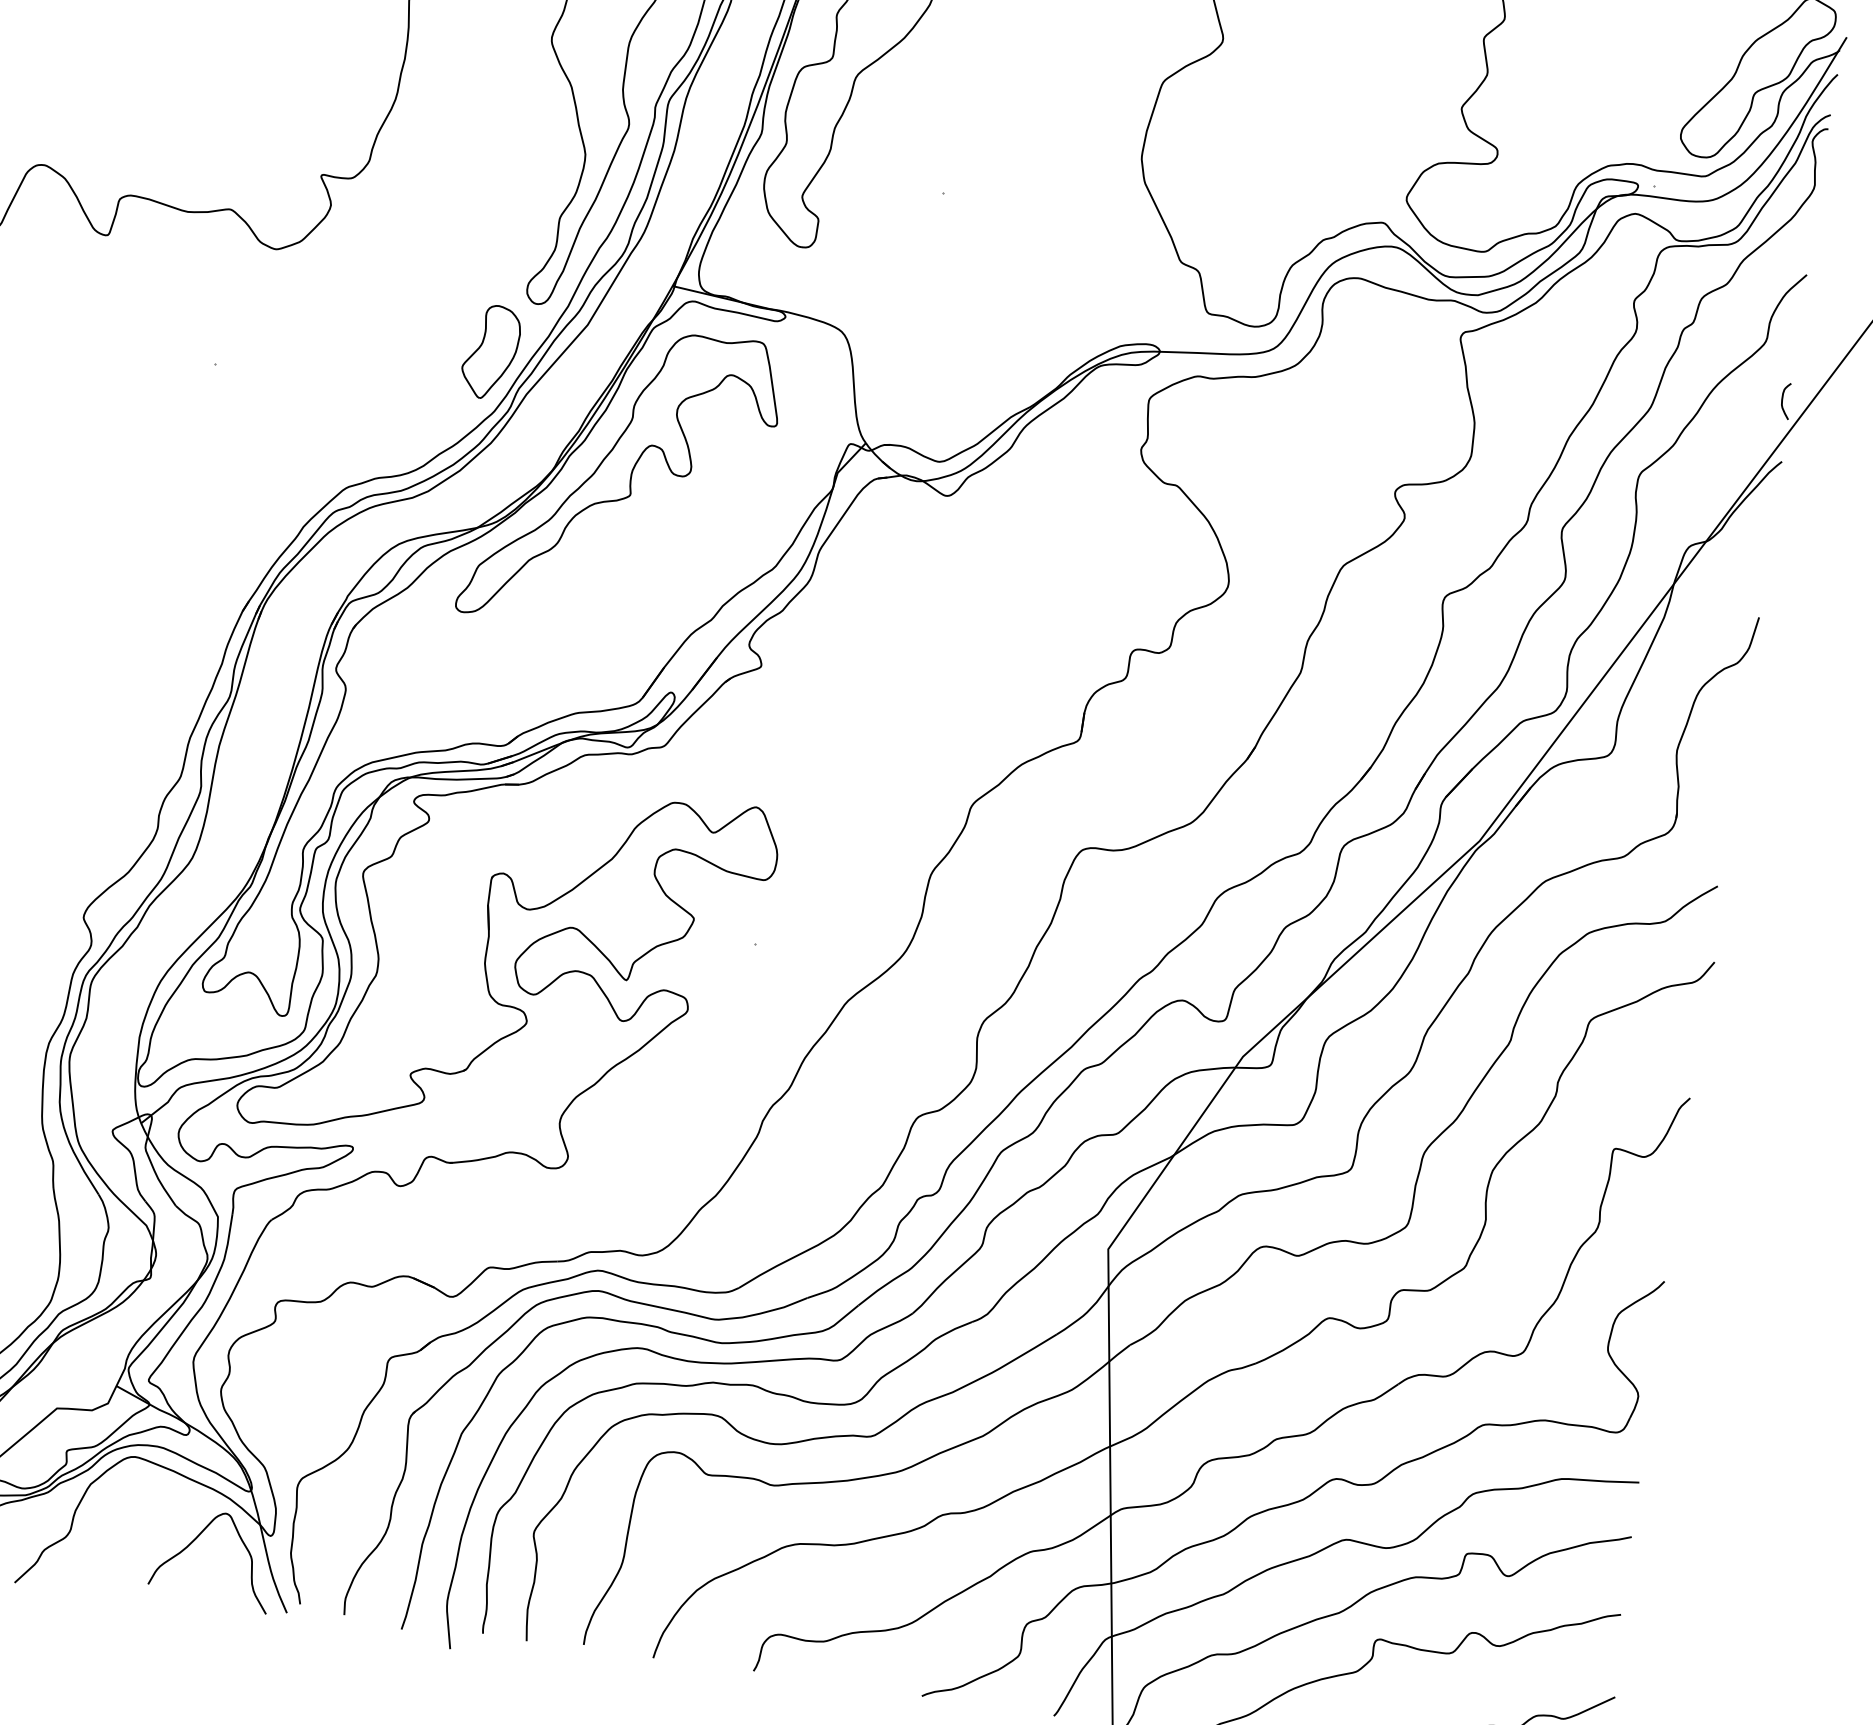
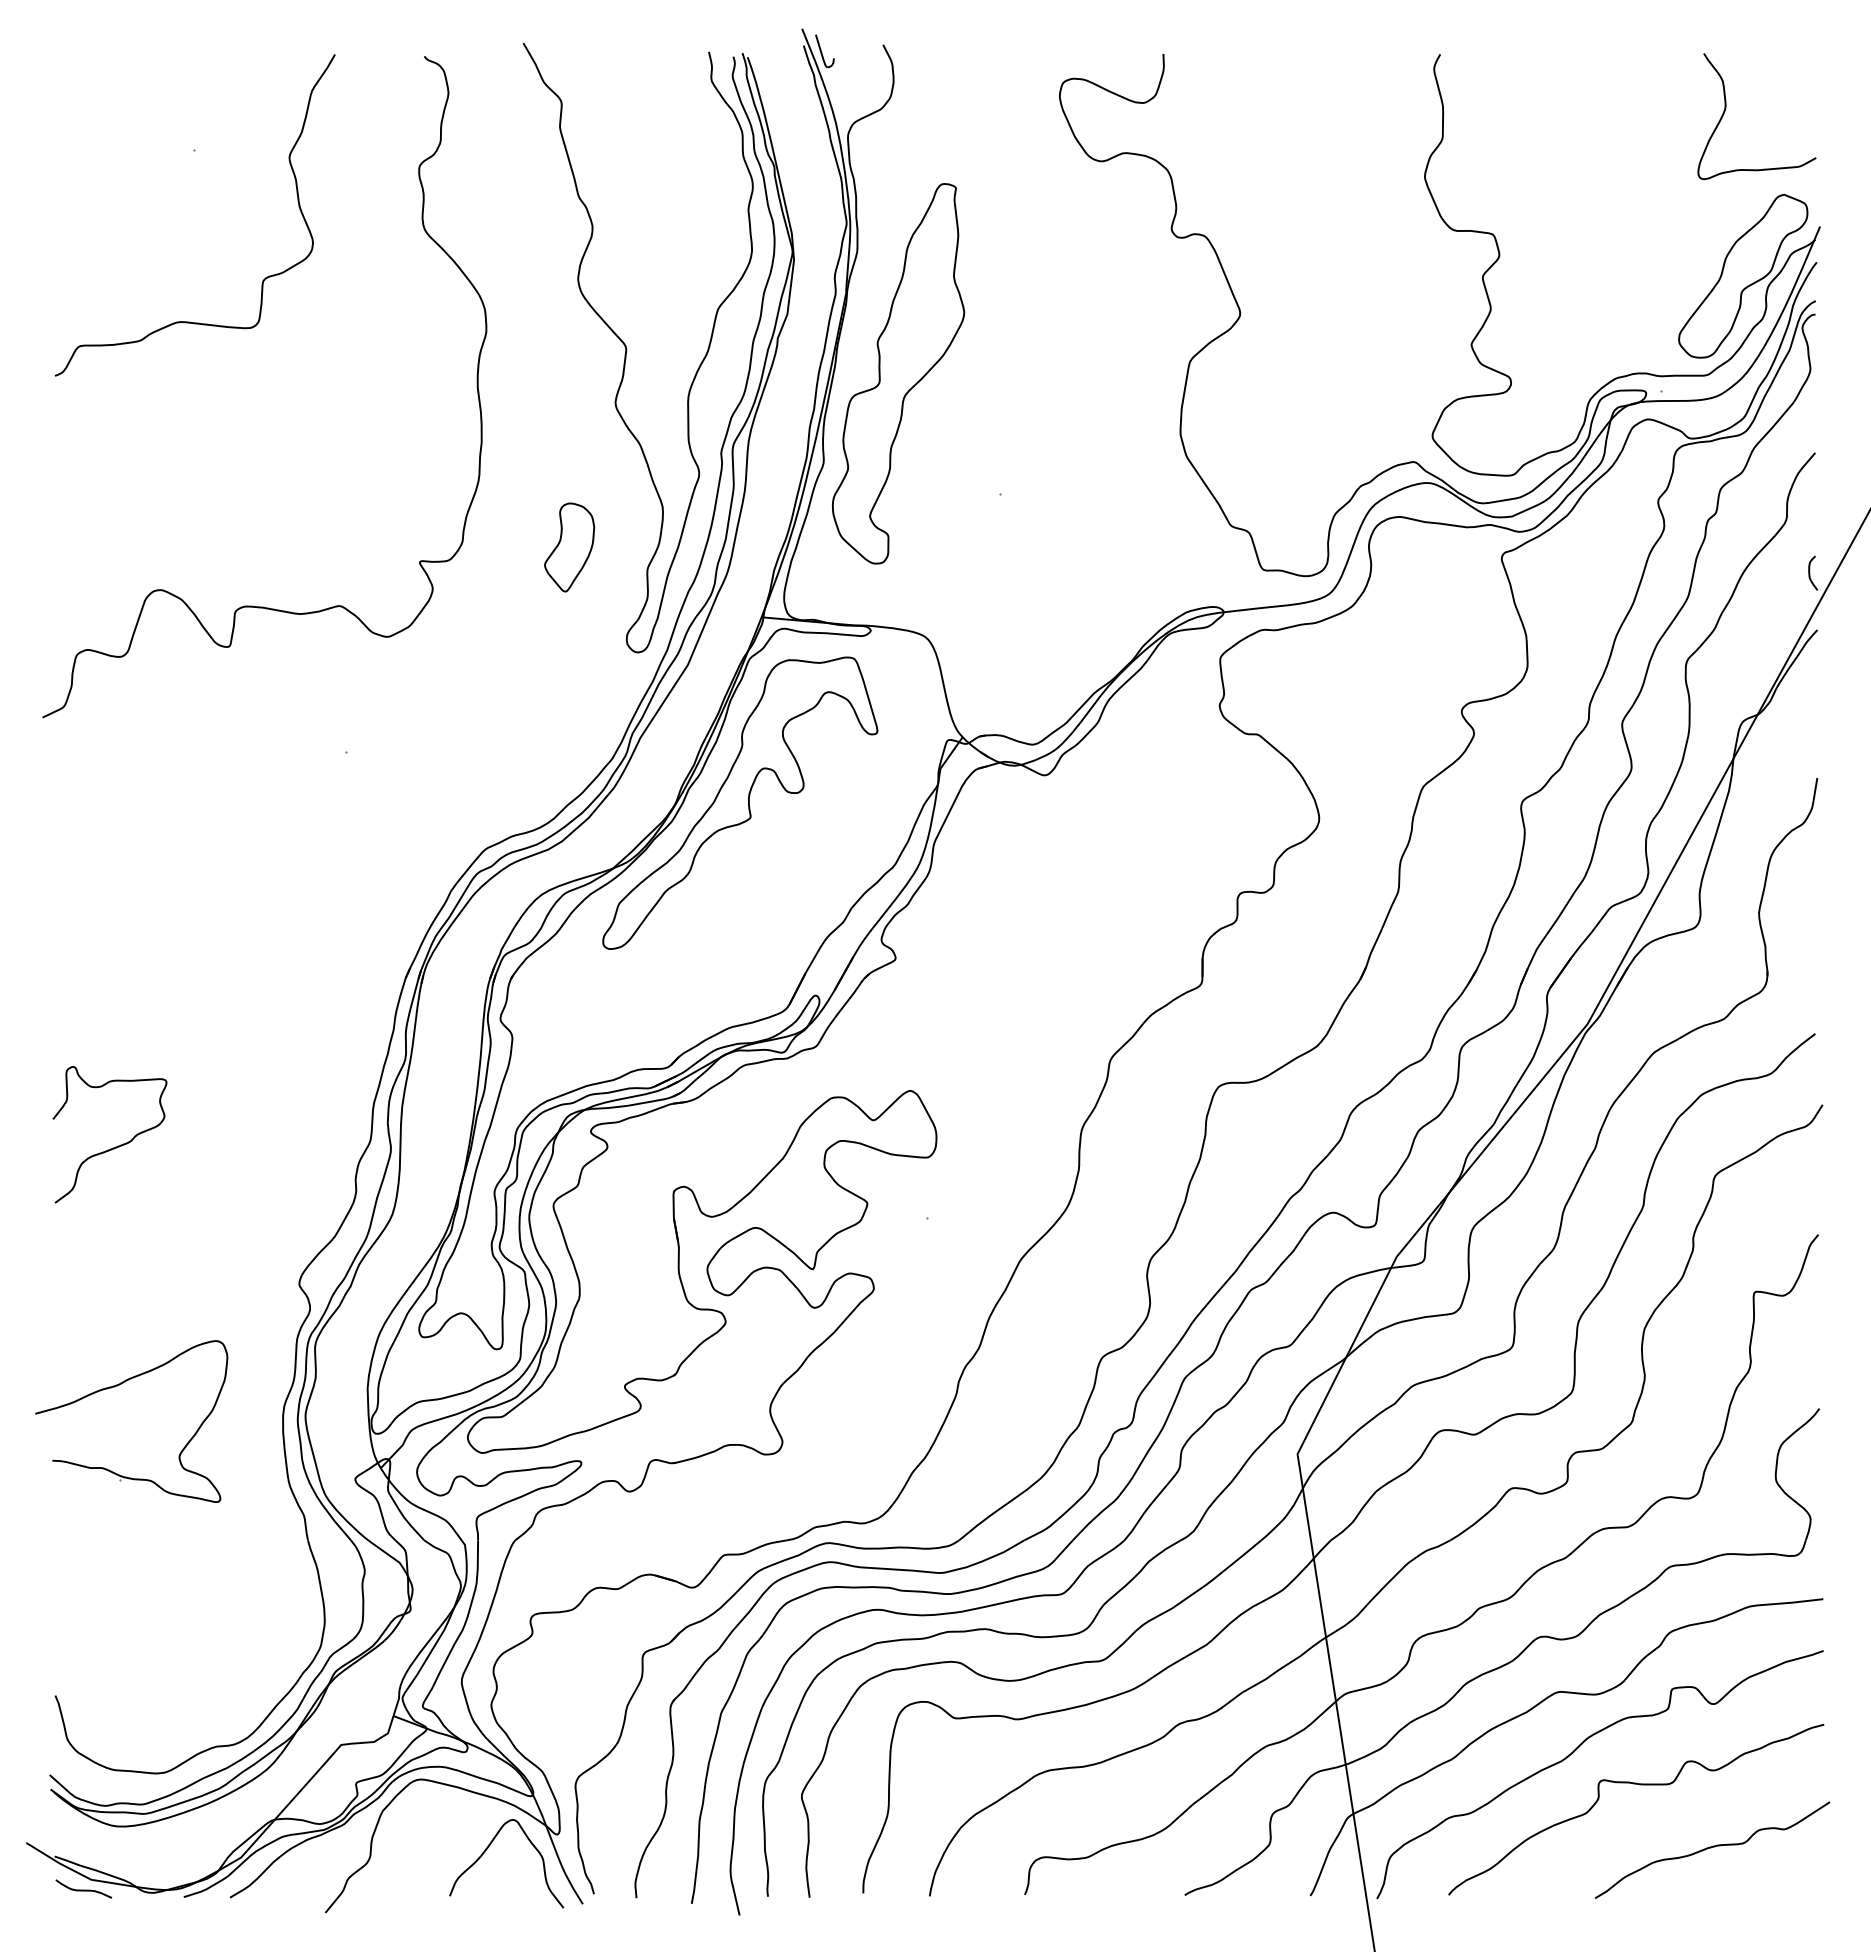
part: (490, 352) -> (569, 547), moved

